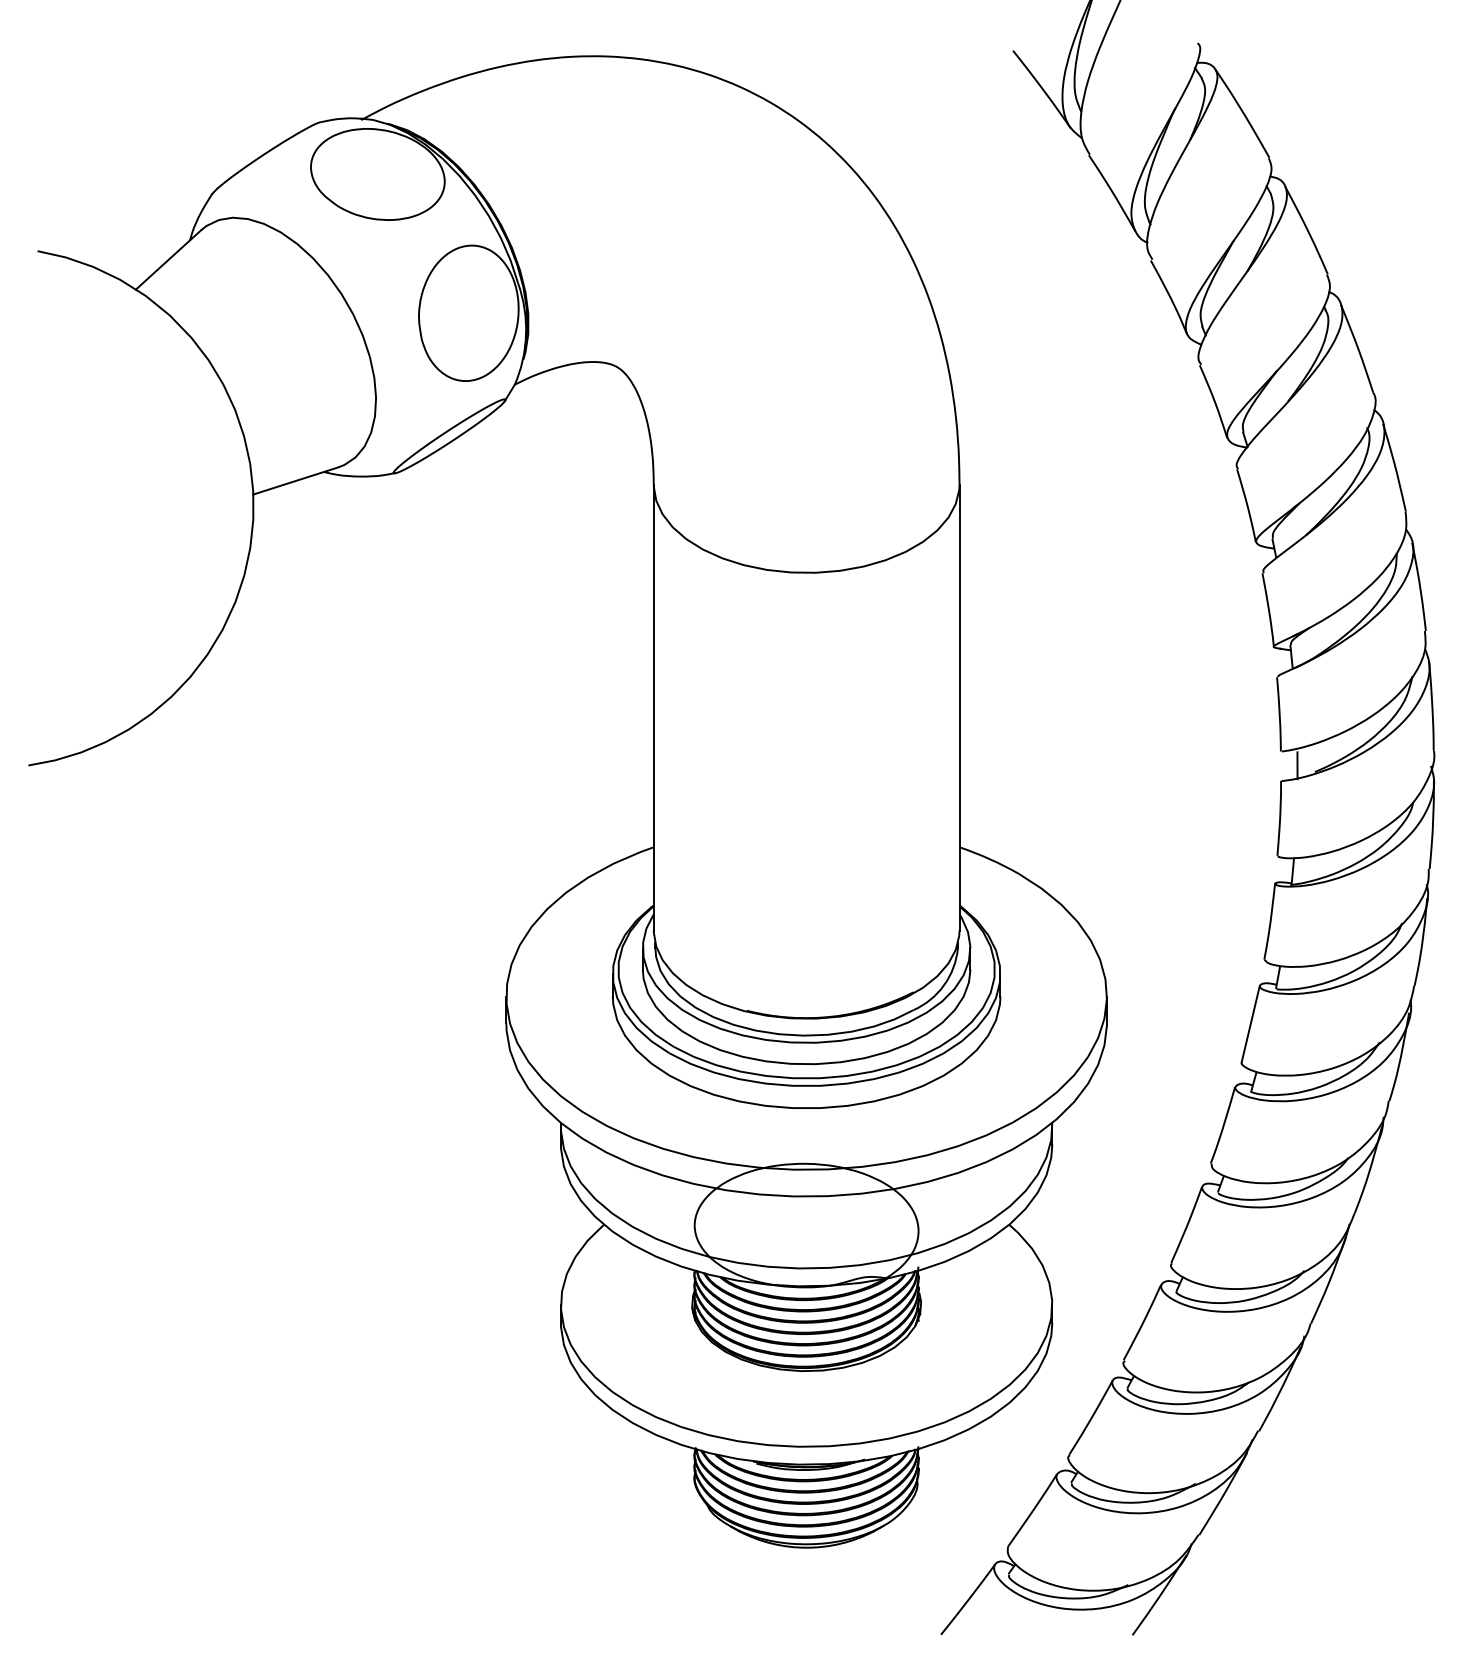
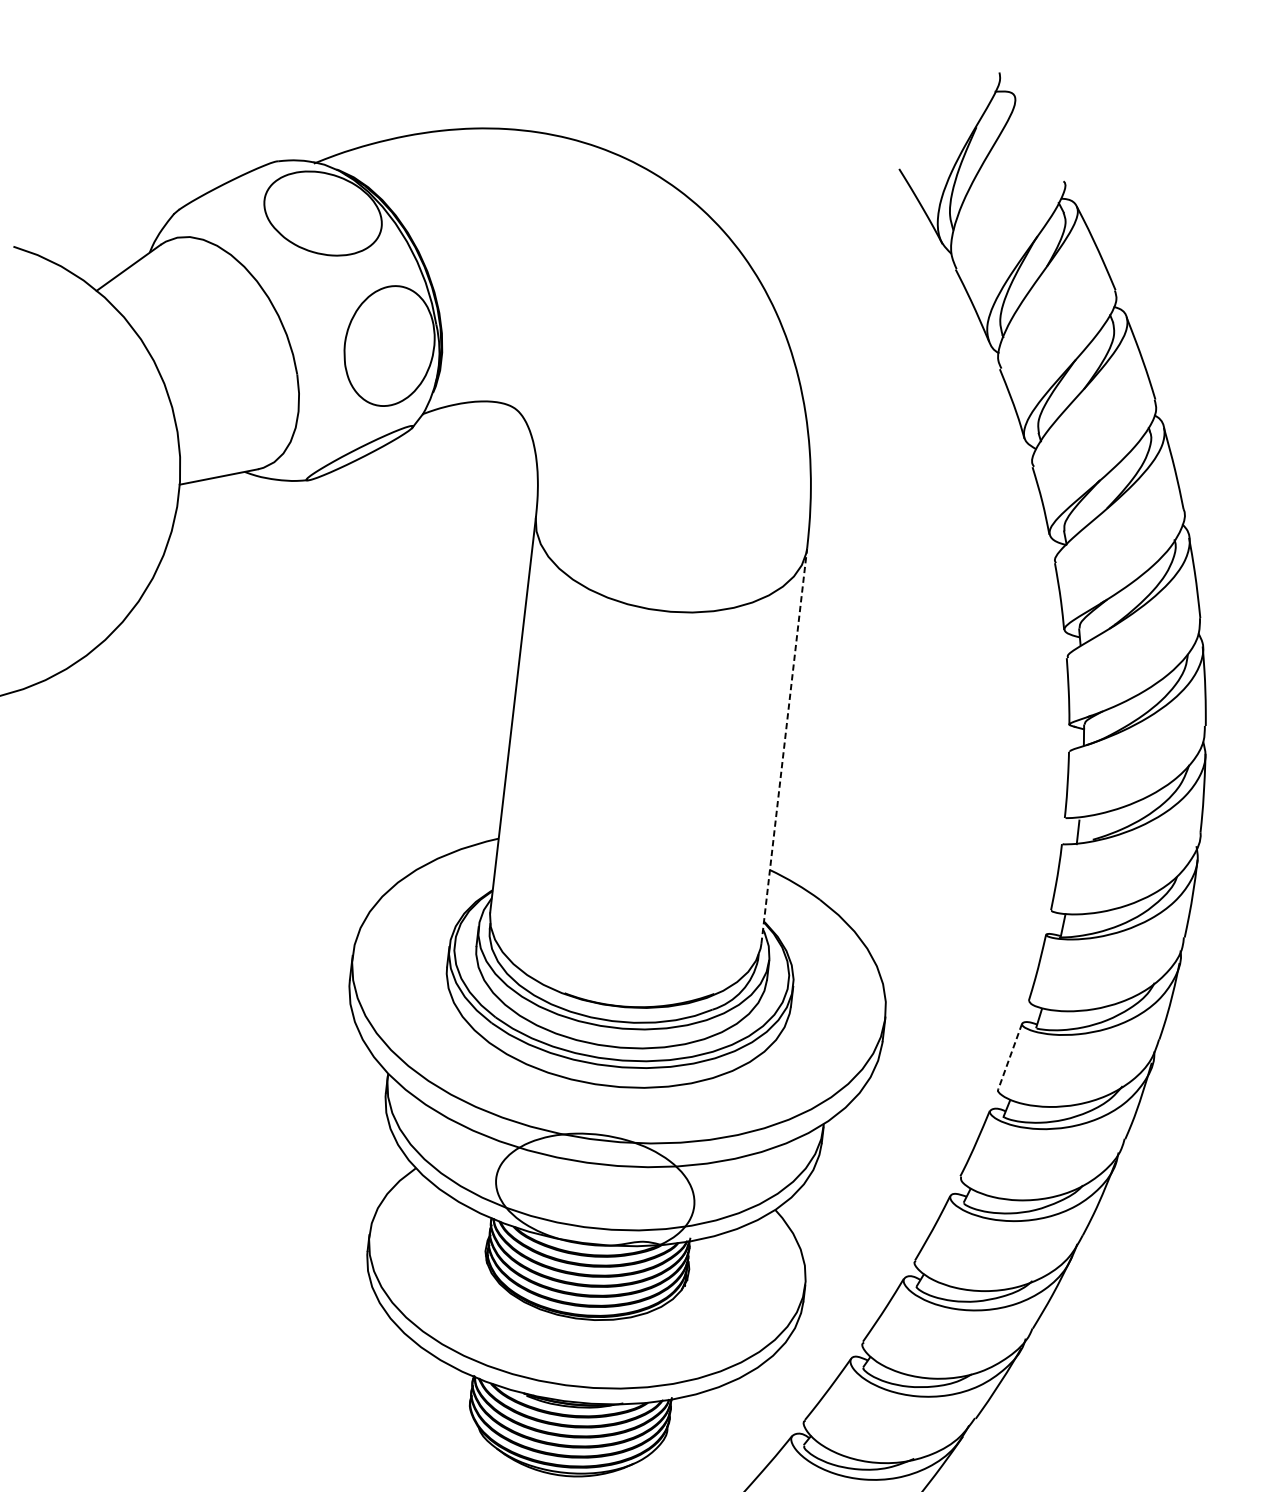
line: (959, 707) -> (784, 746), solid -> dashed
line: (1250, 1024) -> (1009, 1057), solid -> dashed

